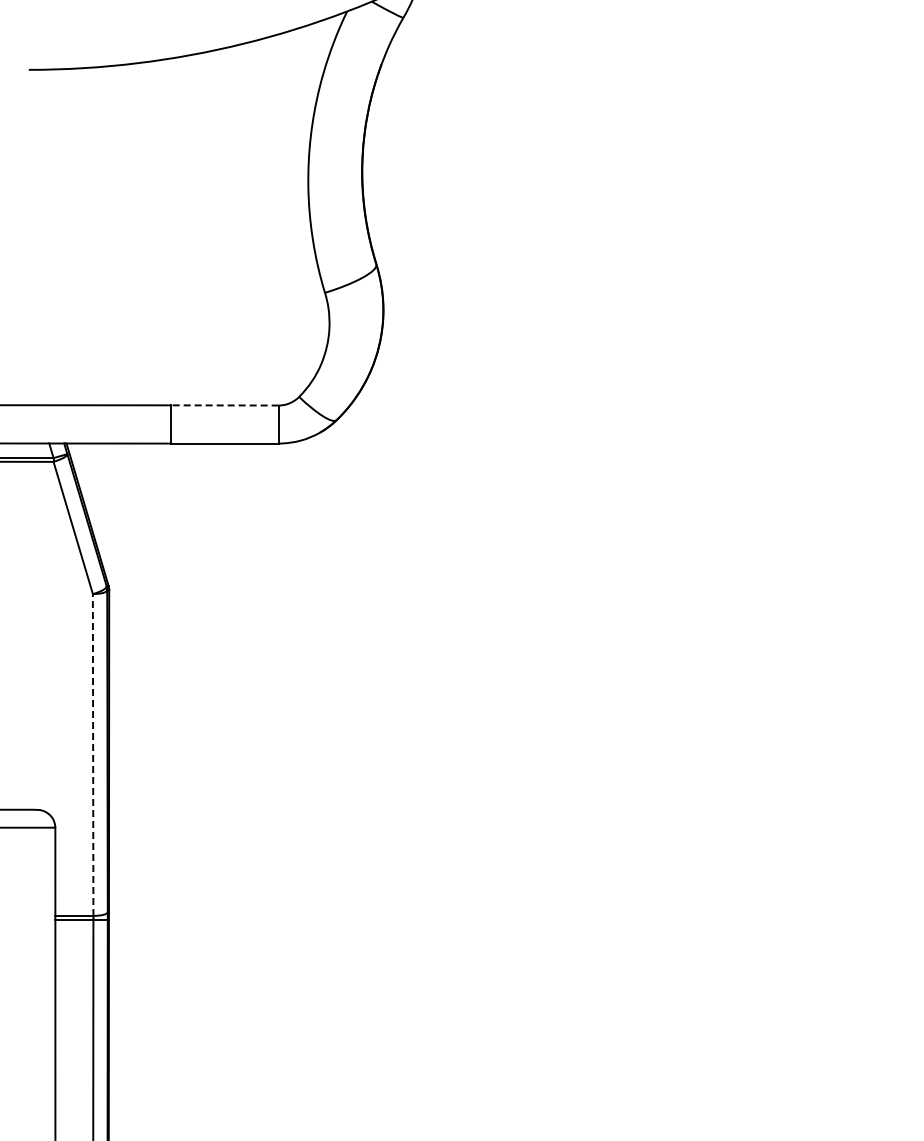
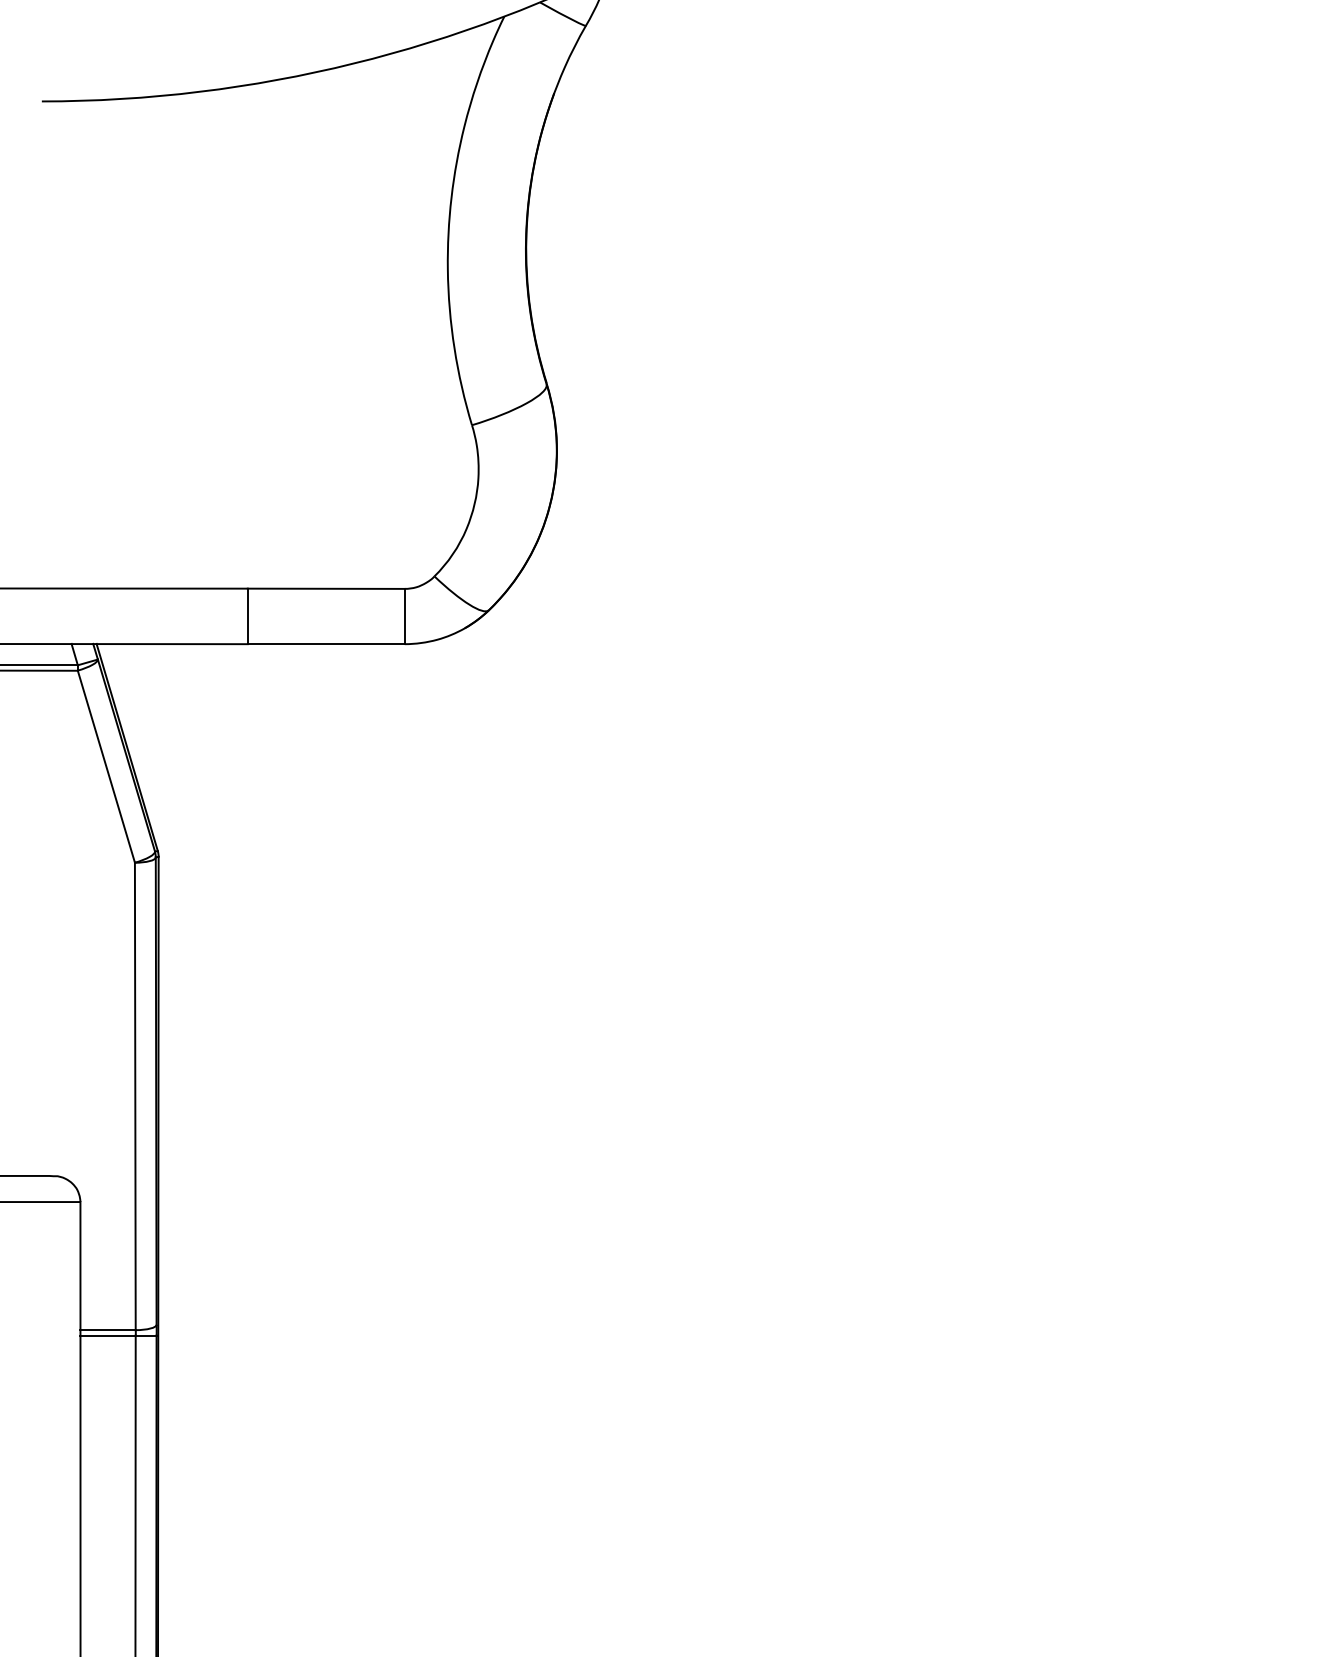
line: (224, 405) -> (326, 588), dashed -> solid
line: (93, 754) -> (135, 1095), dashed -> solid

